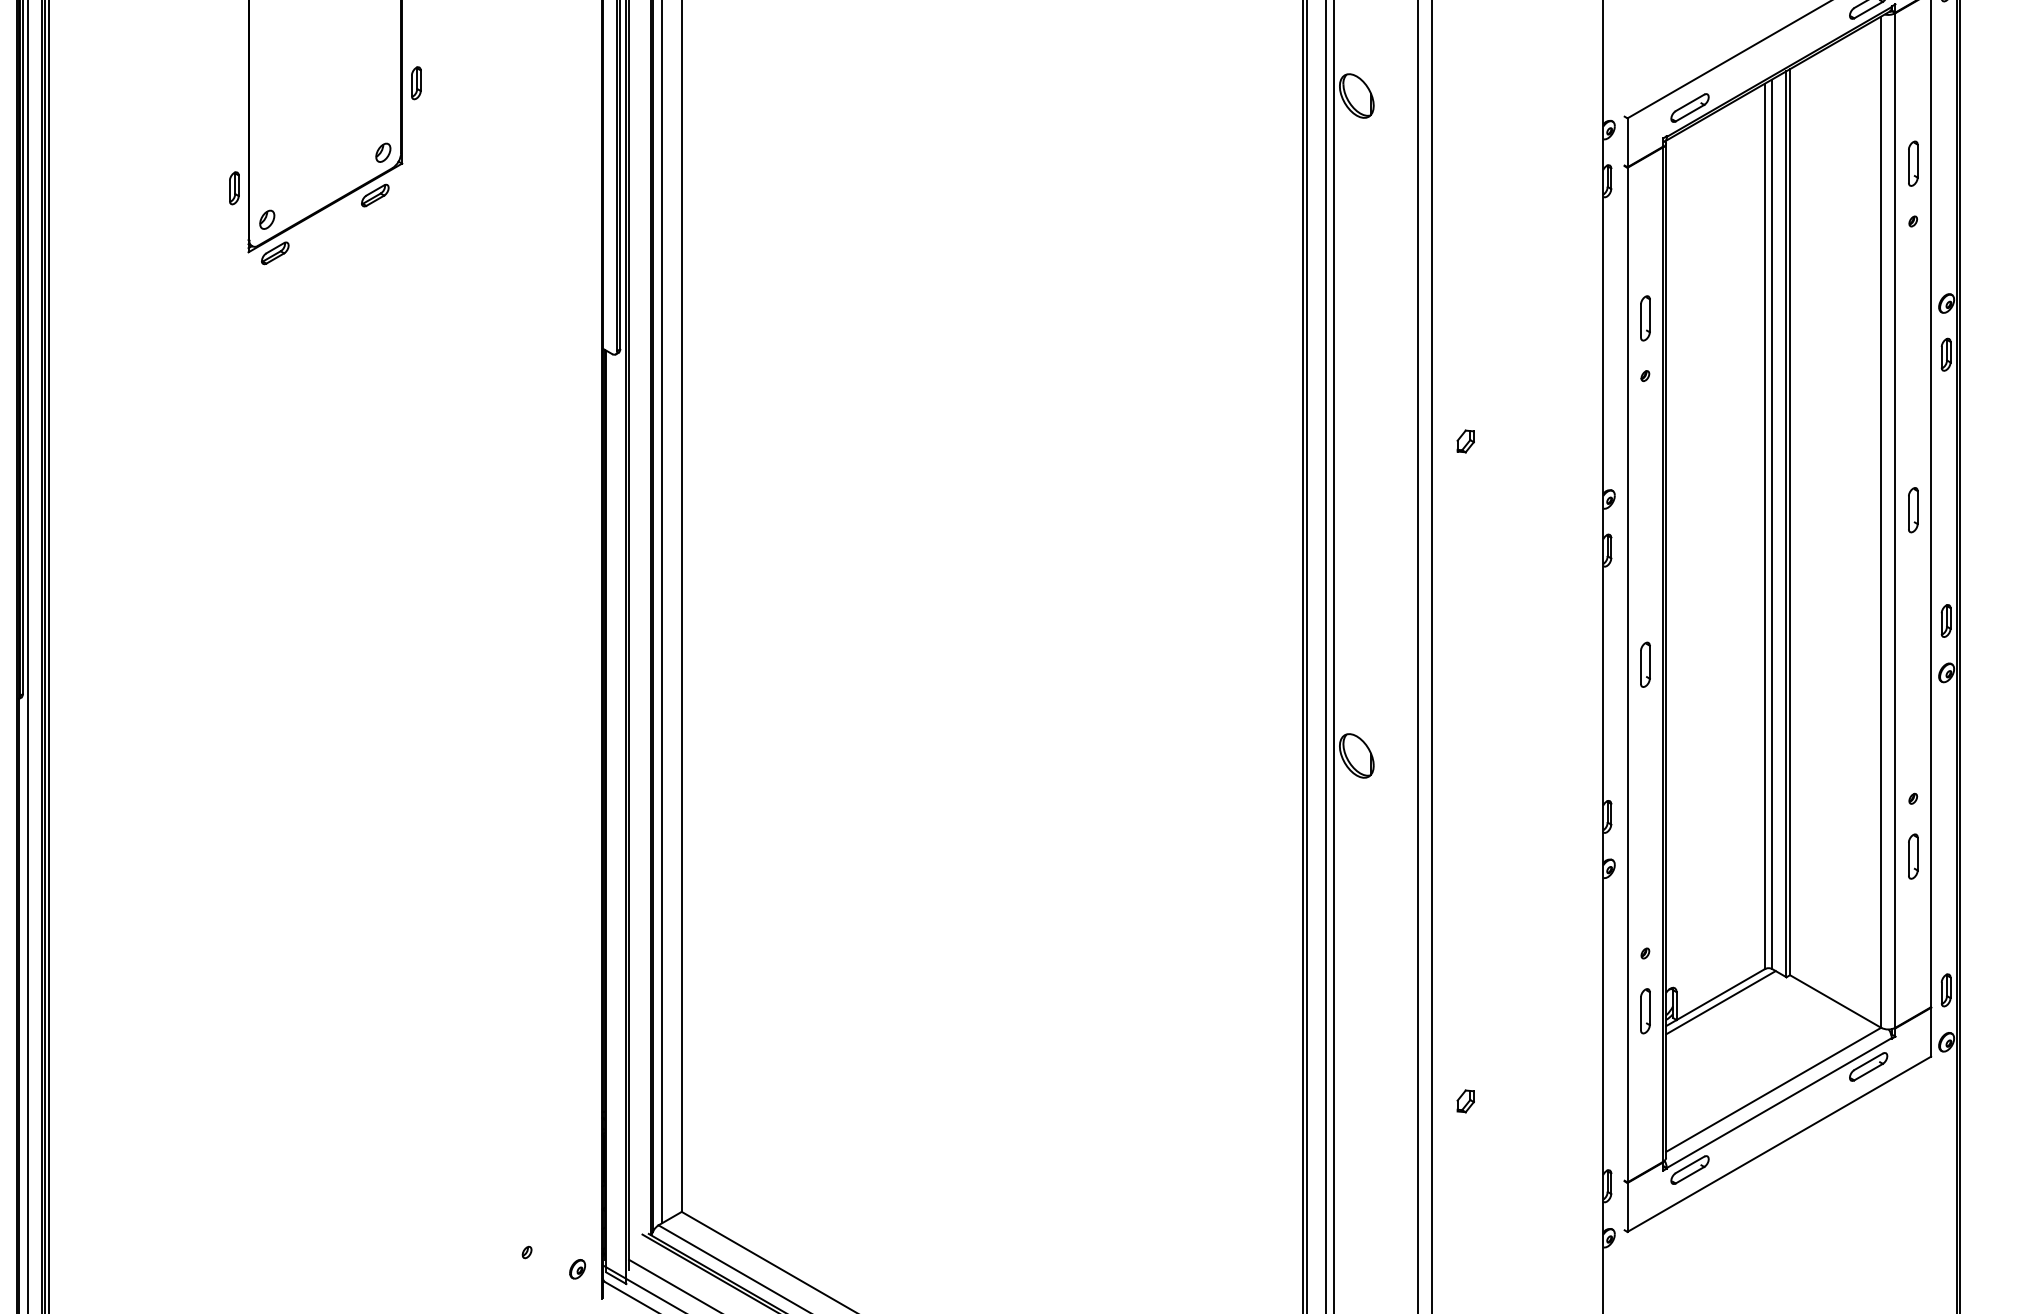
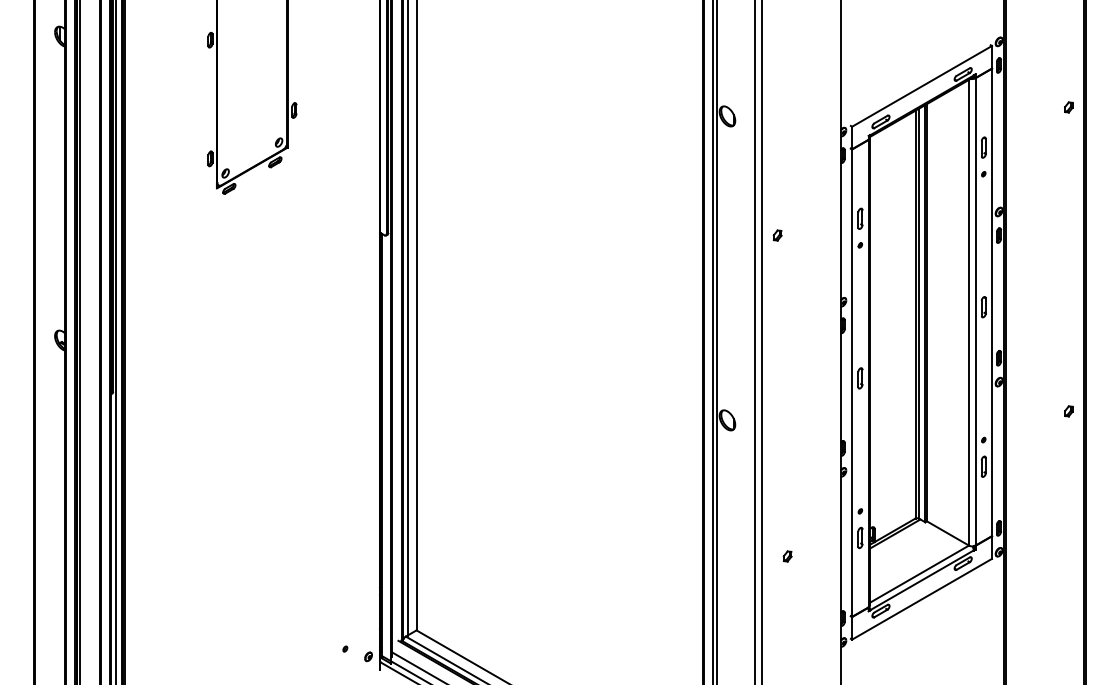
part: (1465, 441) -> (777, 235), moved
part: (1465, 1101) -> (787, 556), moved

